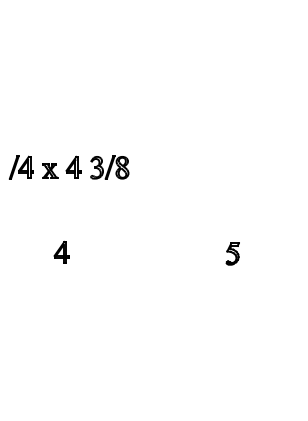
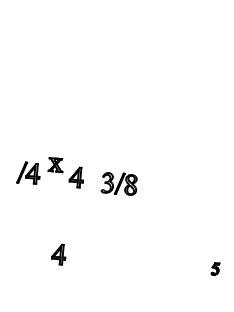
part: (109, 167) -> (119, 183), moved
part: (50, 170) -> (56, 164), moved
part: (232, 253) -> (215, 268), size x0.6

